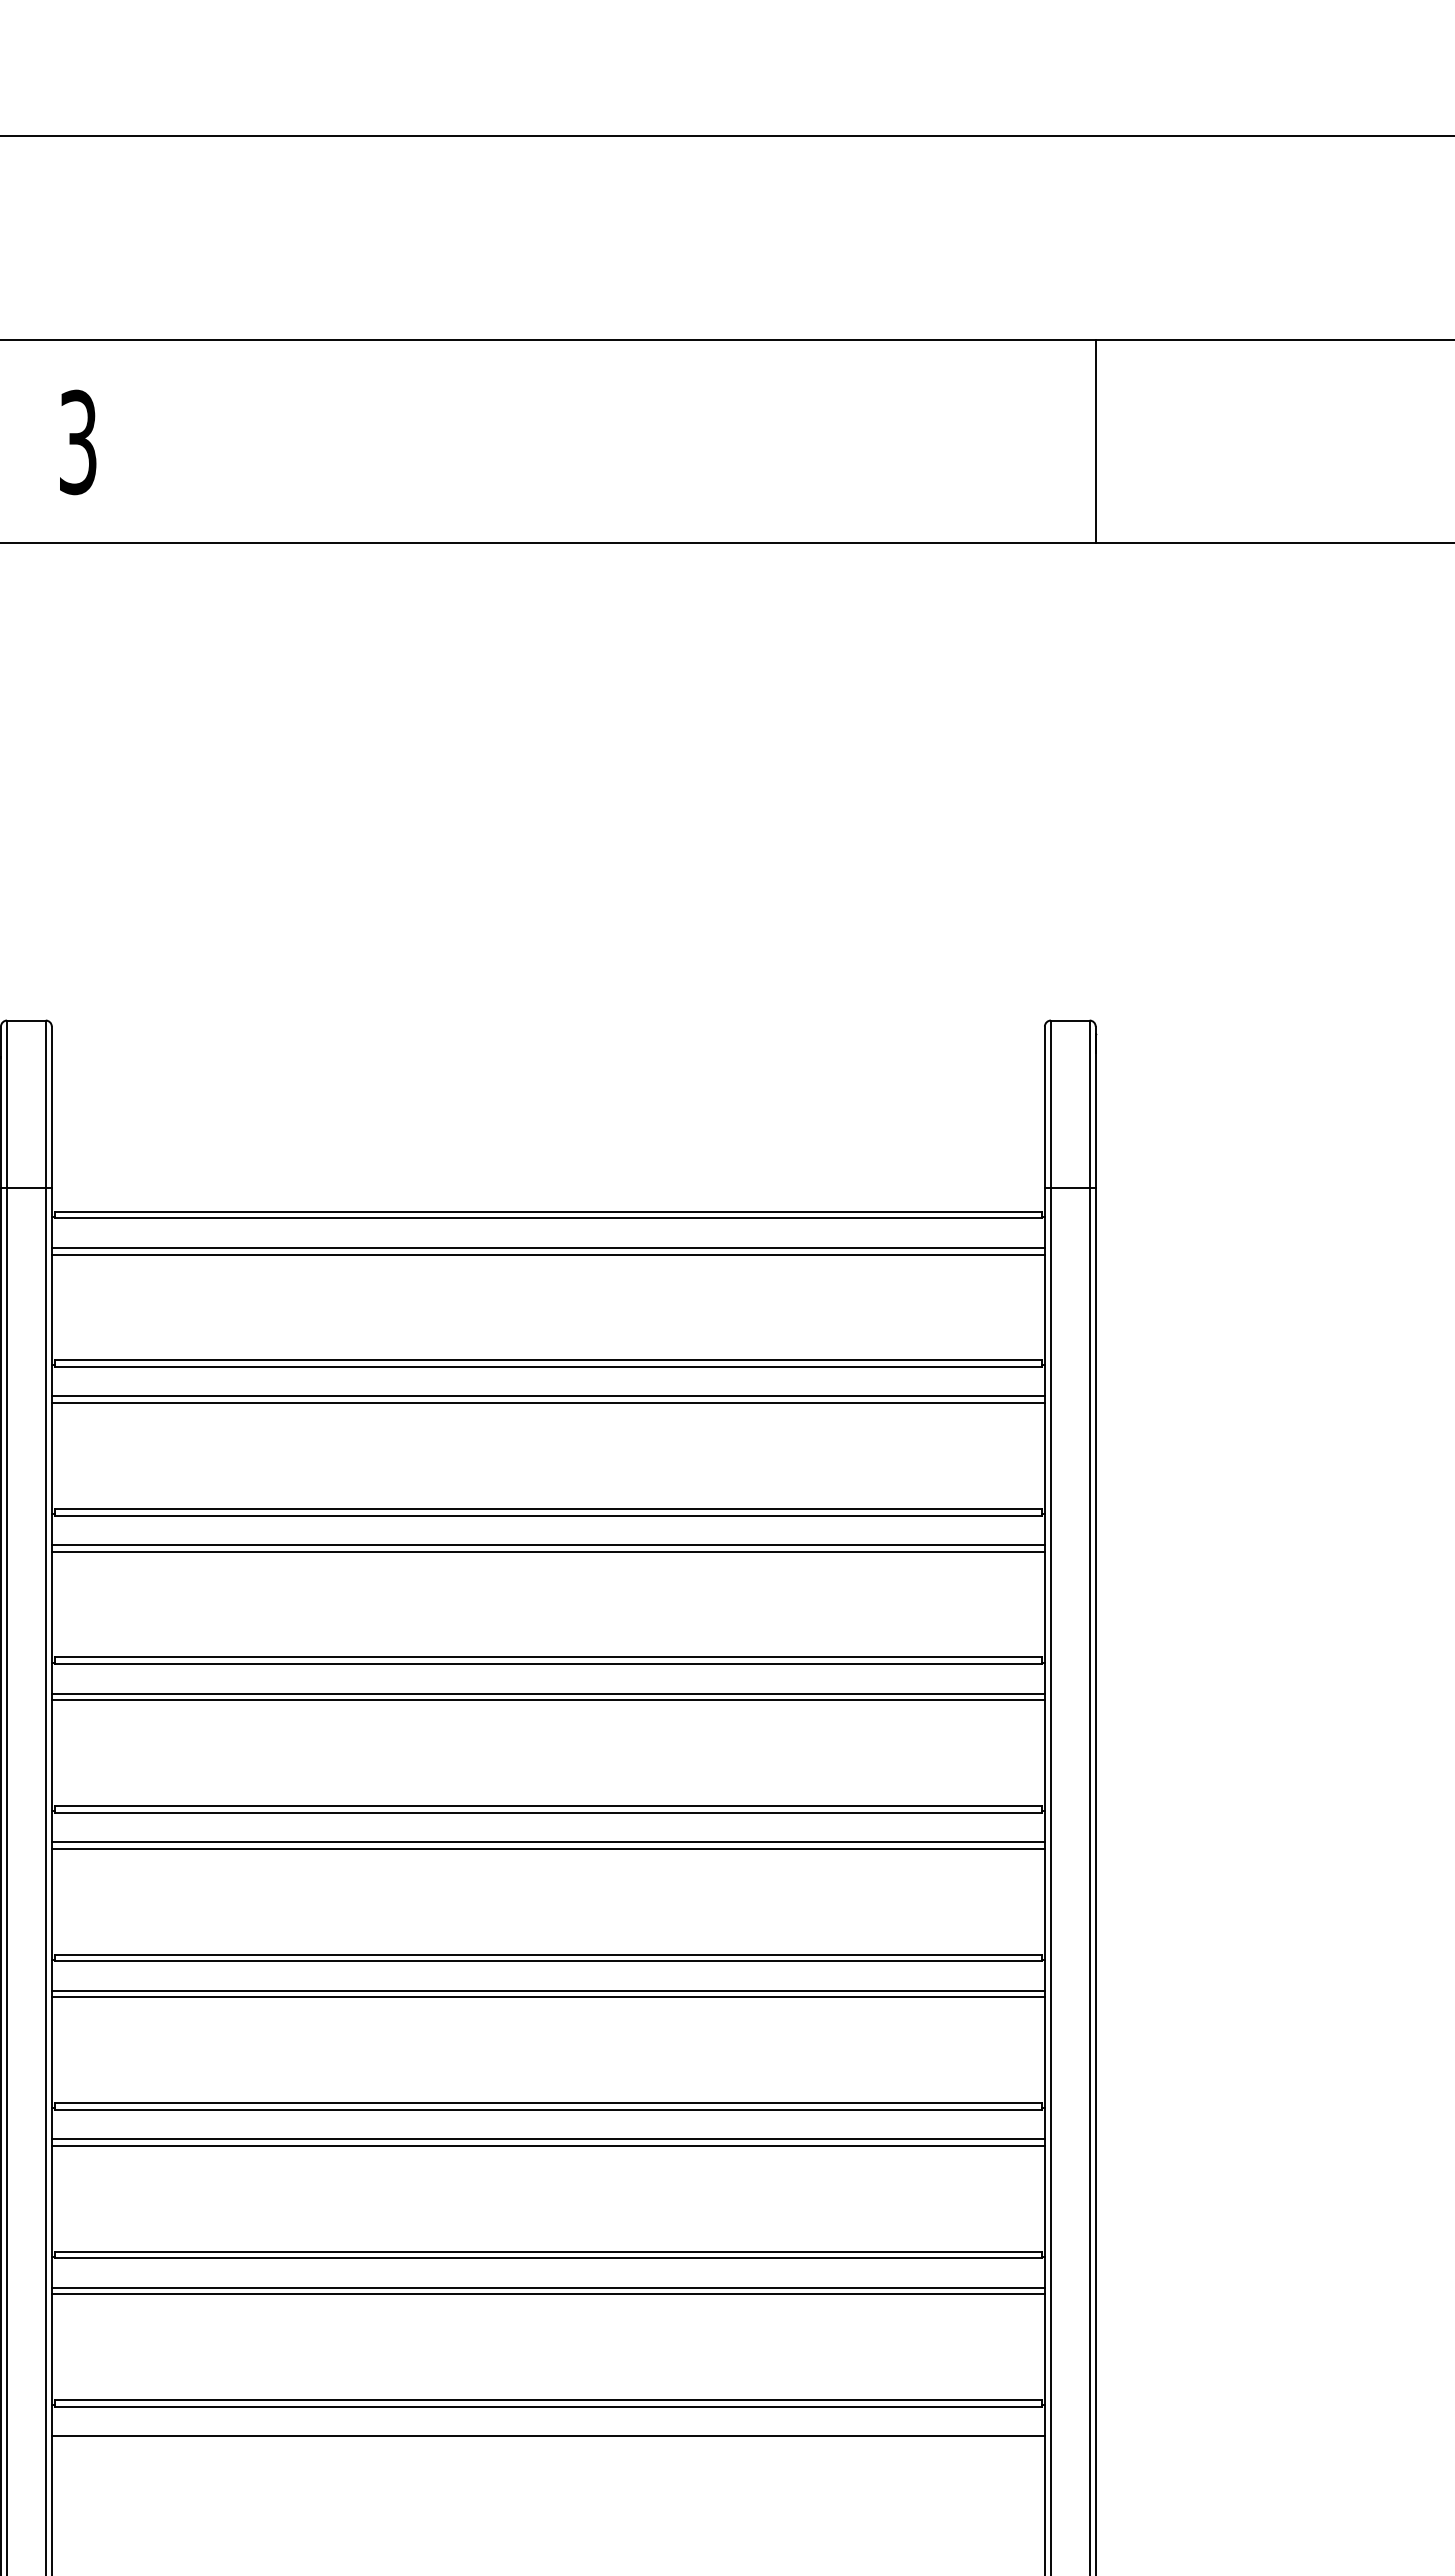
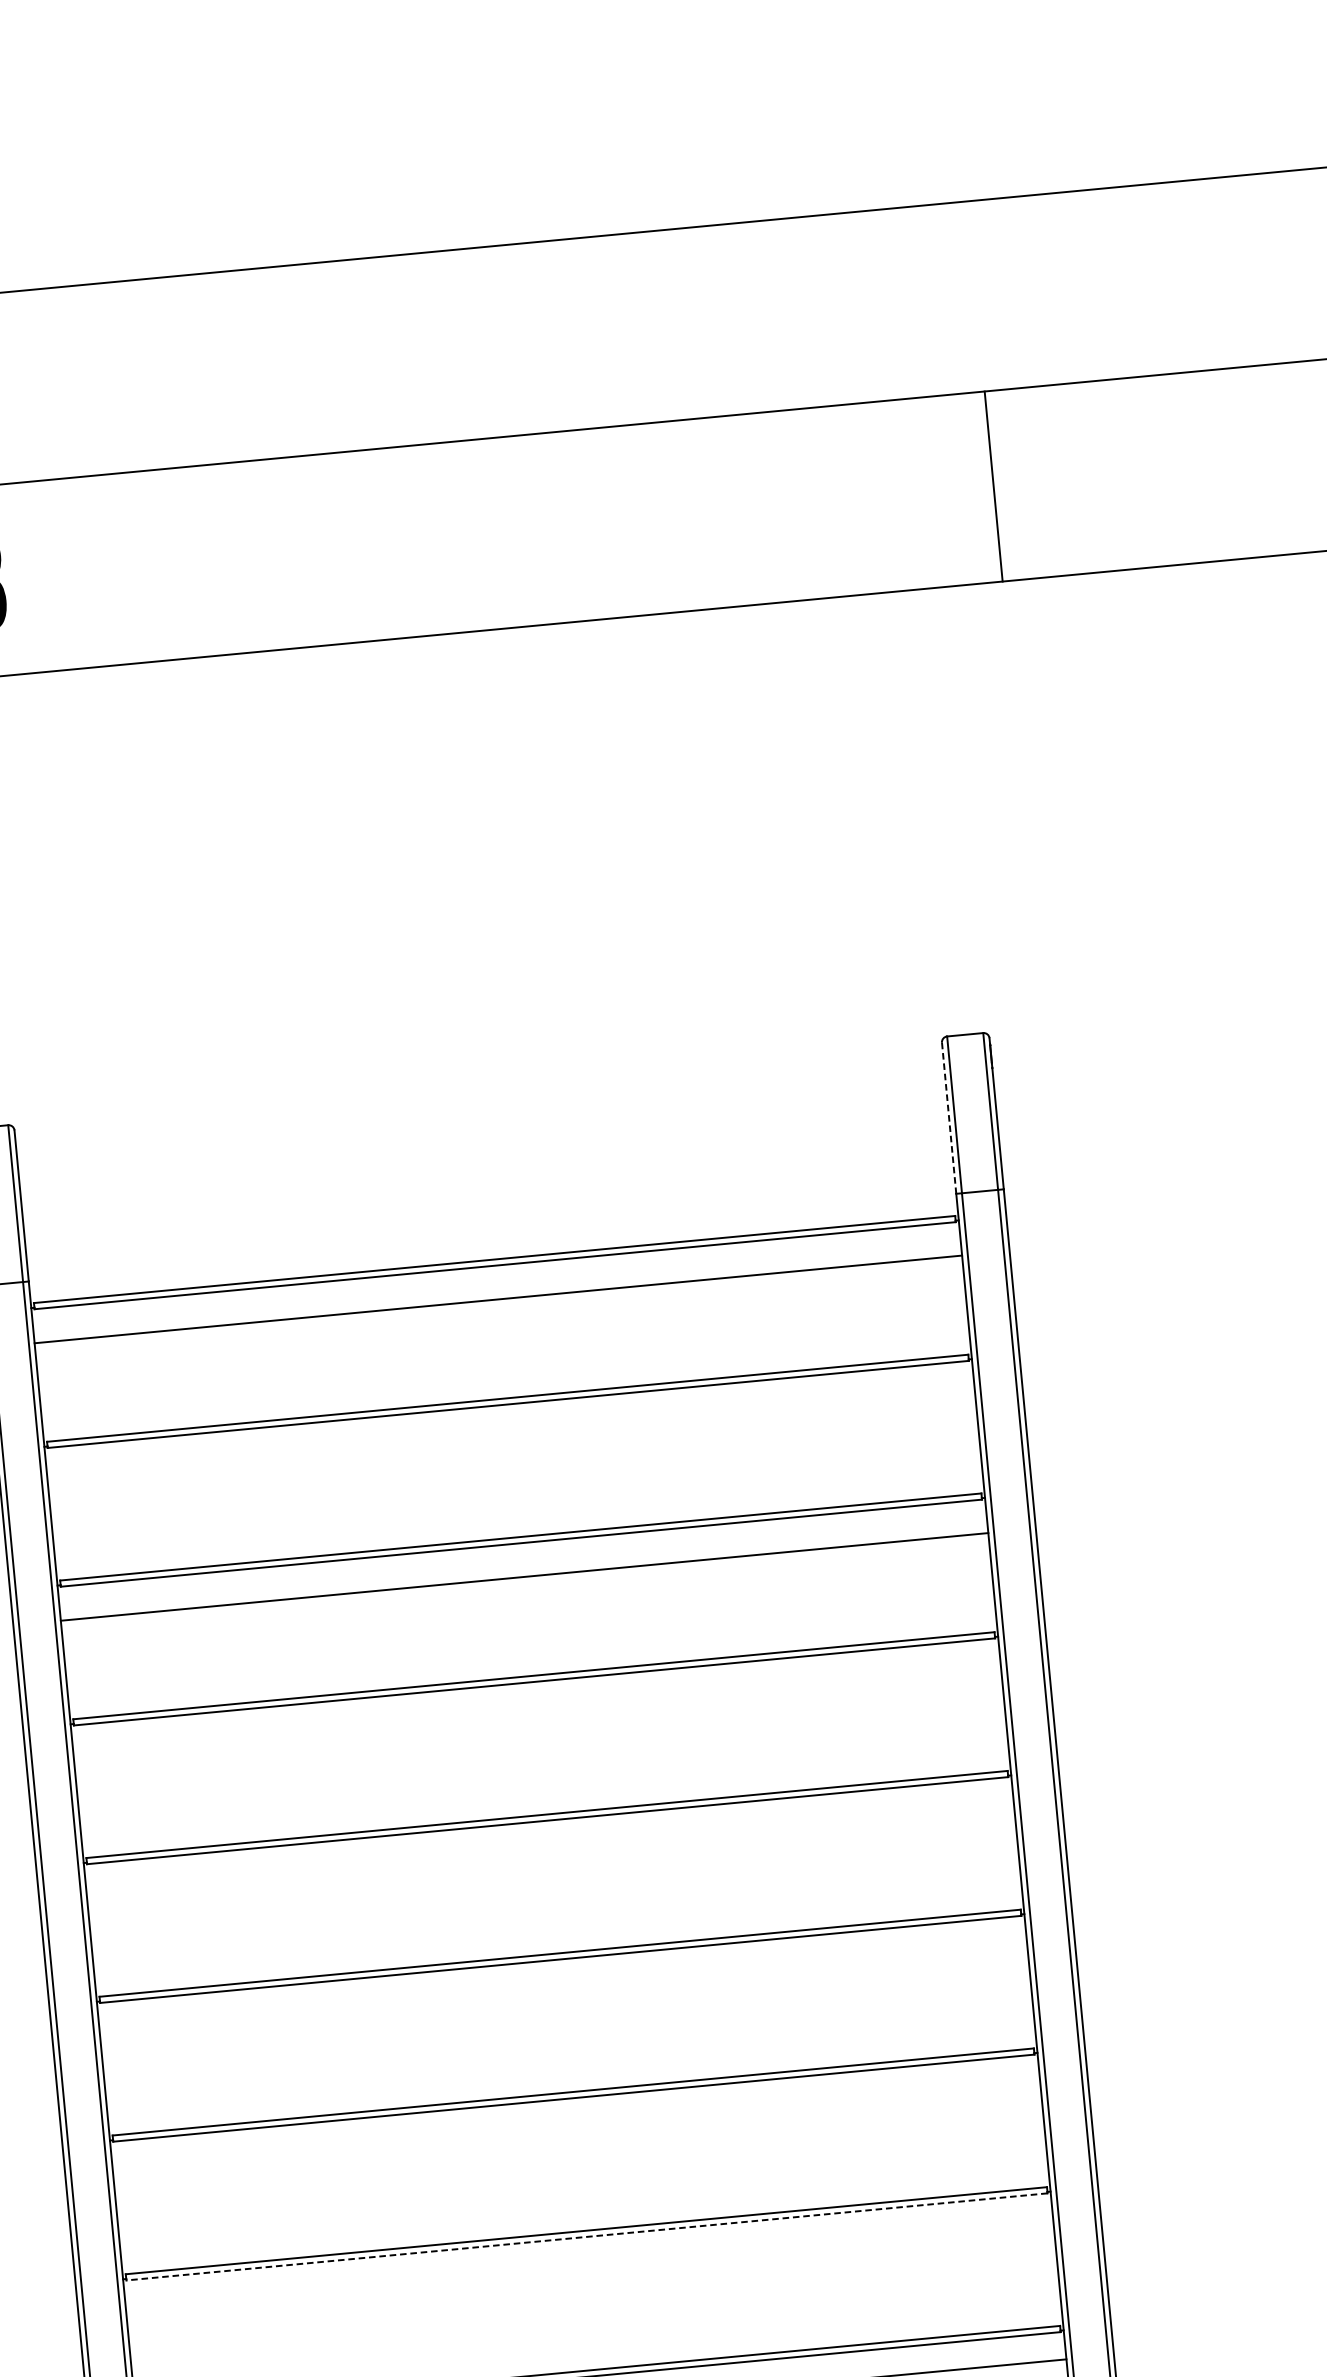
line: (1096, 441) -> (993, 486), moved
line: (1044, 1107) -> (948, 1118), solid -> dashed
line: (547, 1247) -> (496, 1292), removed
line: (547, 1396) -> (510, 1432), removed
line: (547, 1403) -> (510, 1438), removed
line: (547, 1545) -> (523, 1571), removed
line: (547, 1693) -> (536, 1709), removed
line: (547, 1700) -> (536, 1716), removed
line: (547, 1842) -> (549, 1848), removed
line: (547, 1848) -> (550, 1854), removed
line: (547, 1990) -> (562, 1986), removed
line: (547, 1997) -> (563, 1993), removed
line: (547, 2139) -> (575, 2126), removed
line: (547, 2145) -> (576, 2131), removed
line: (547, 2258) -> (586, 2237), solid -> dashed
line: (547, 2287) -> (588, 2264), removed
line: (547, 2294) -> (589, 2270), removed

